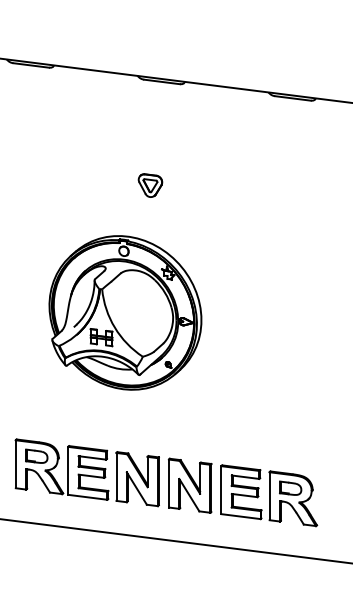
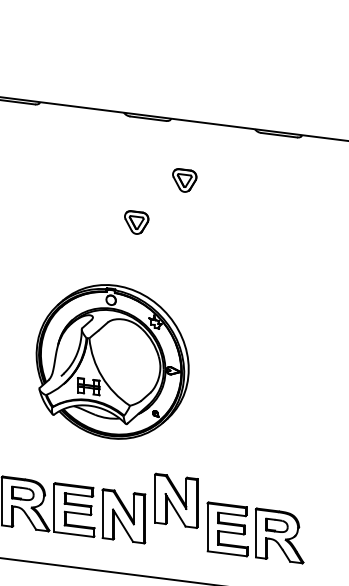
part: (198, 143) -> (184, 180), added
part: (125, 312) -> (112, 361), moved
part: (189, 485) -> (175, 500), moved

